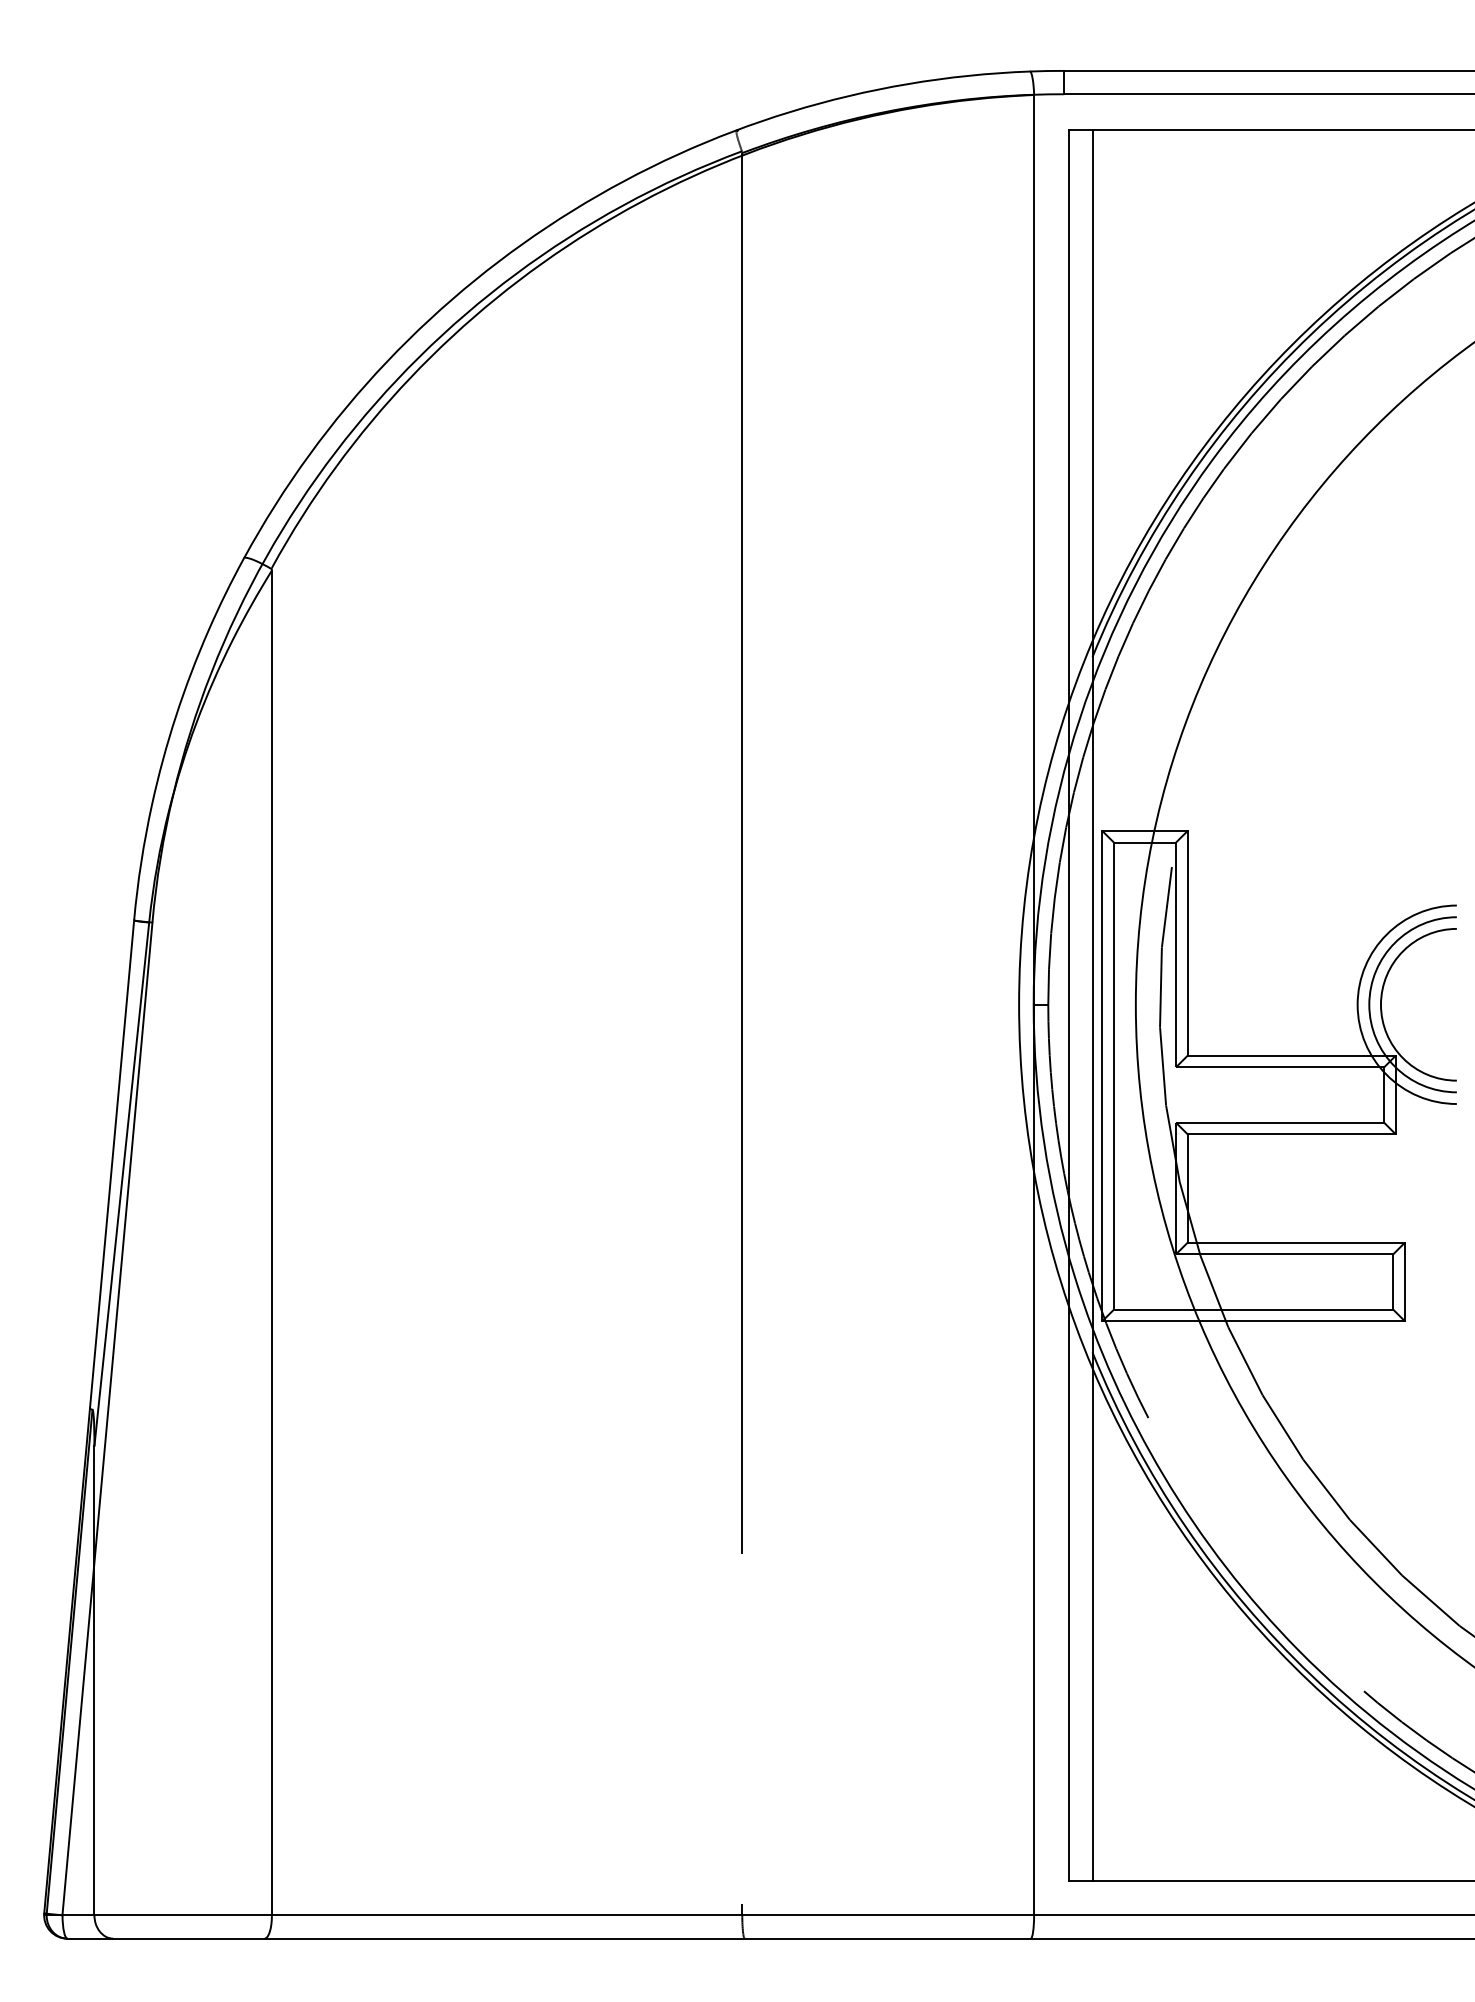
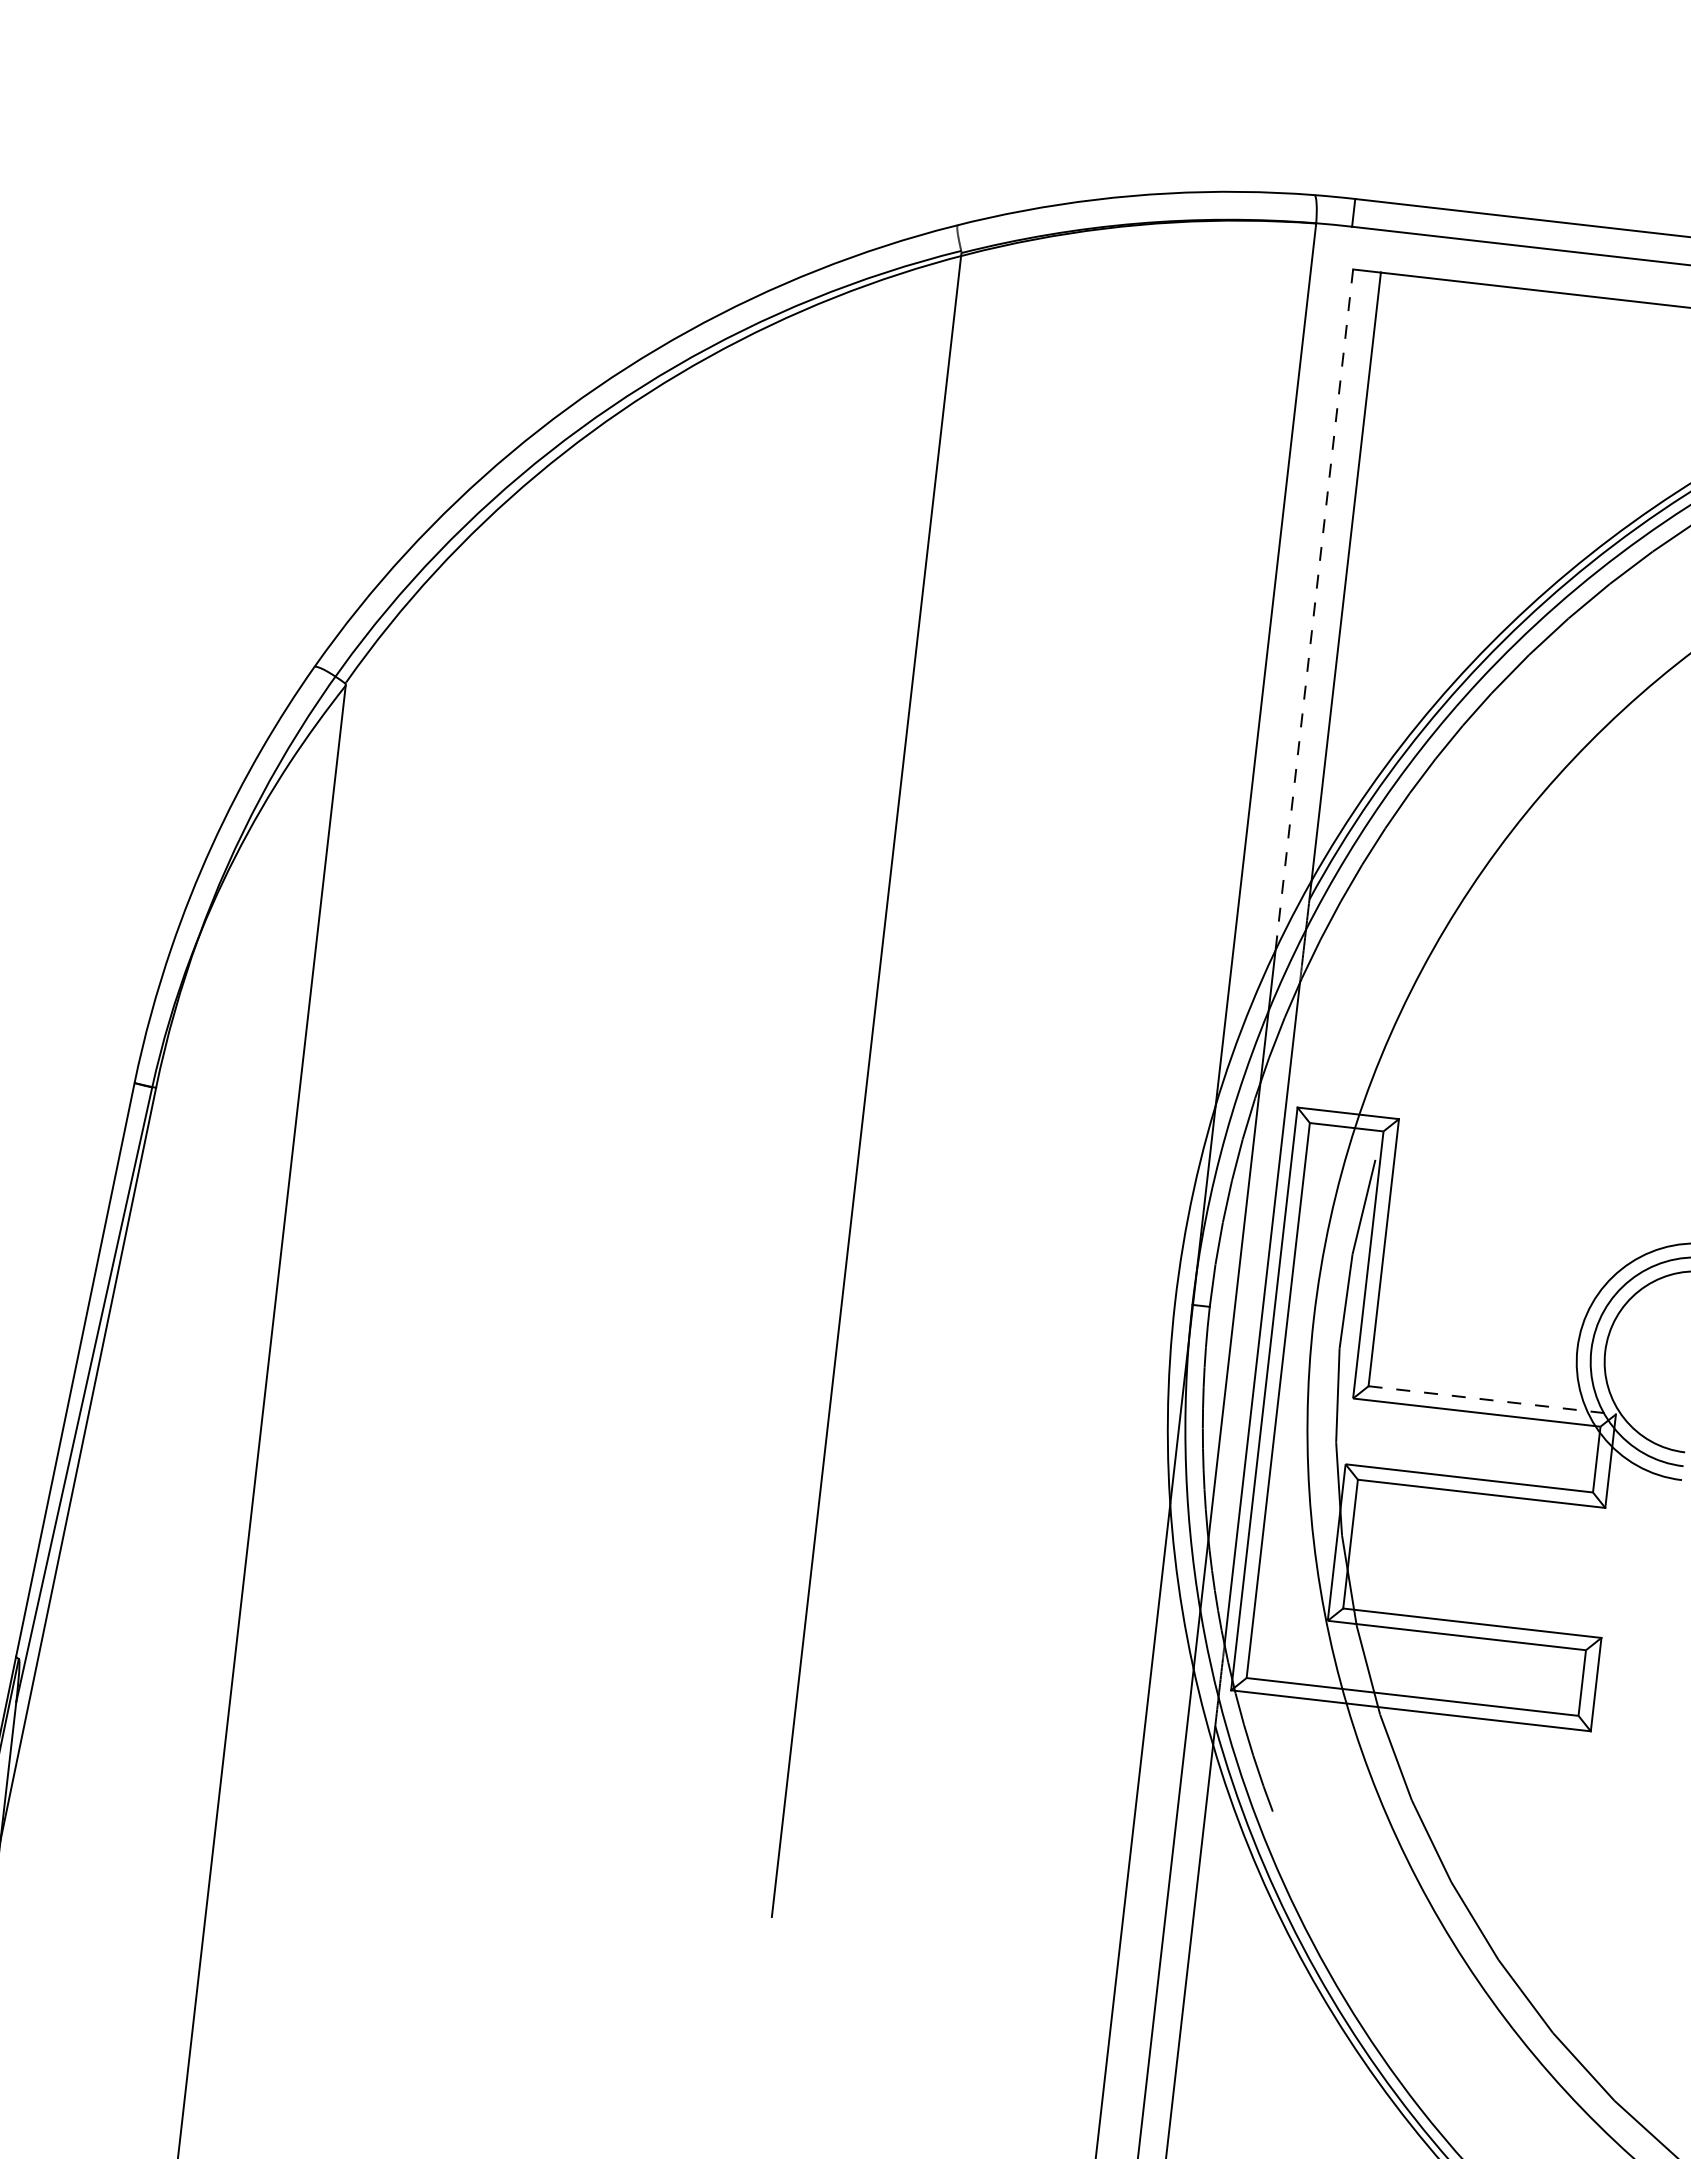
line: (1069, 416) -> (1314, 610), solid -> dashed
line: (1292, 1055) -> (1493, 1400), solid -> dashed

